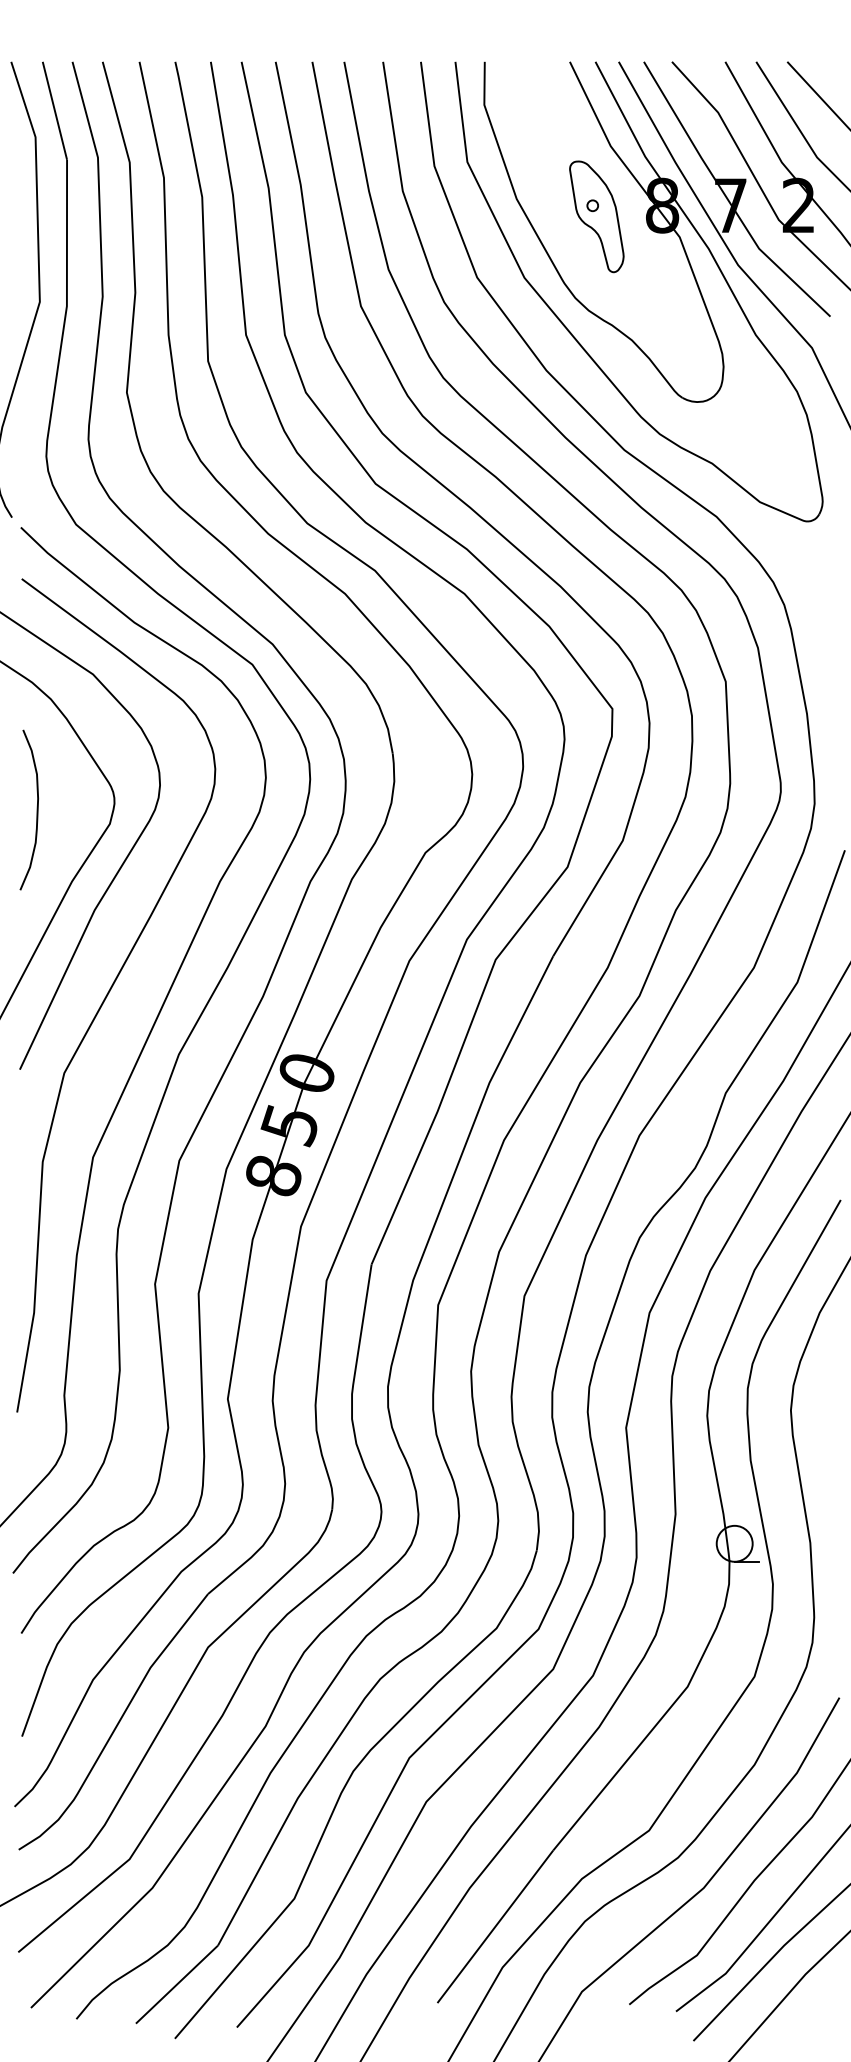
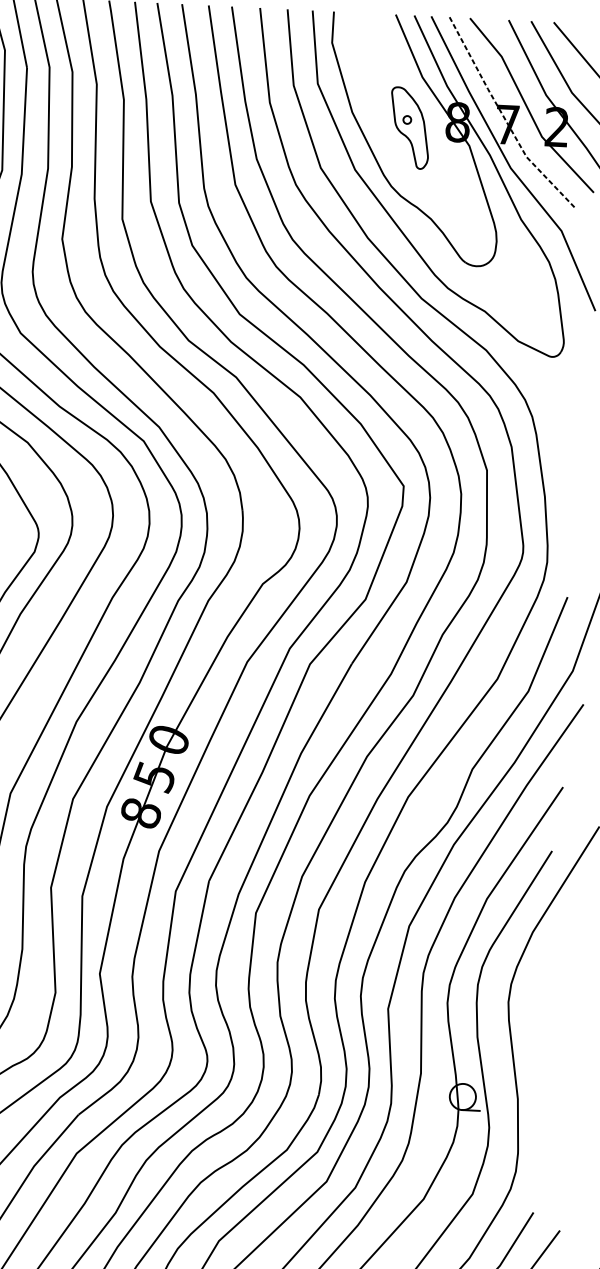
line: (726, 197) -> (504, 118), solid -> dashed

